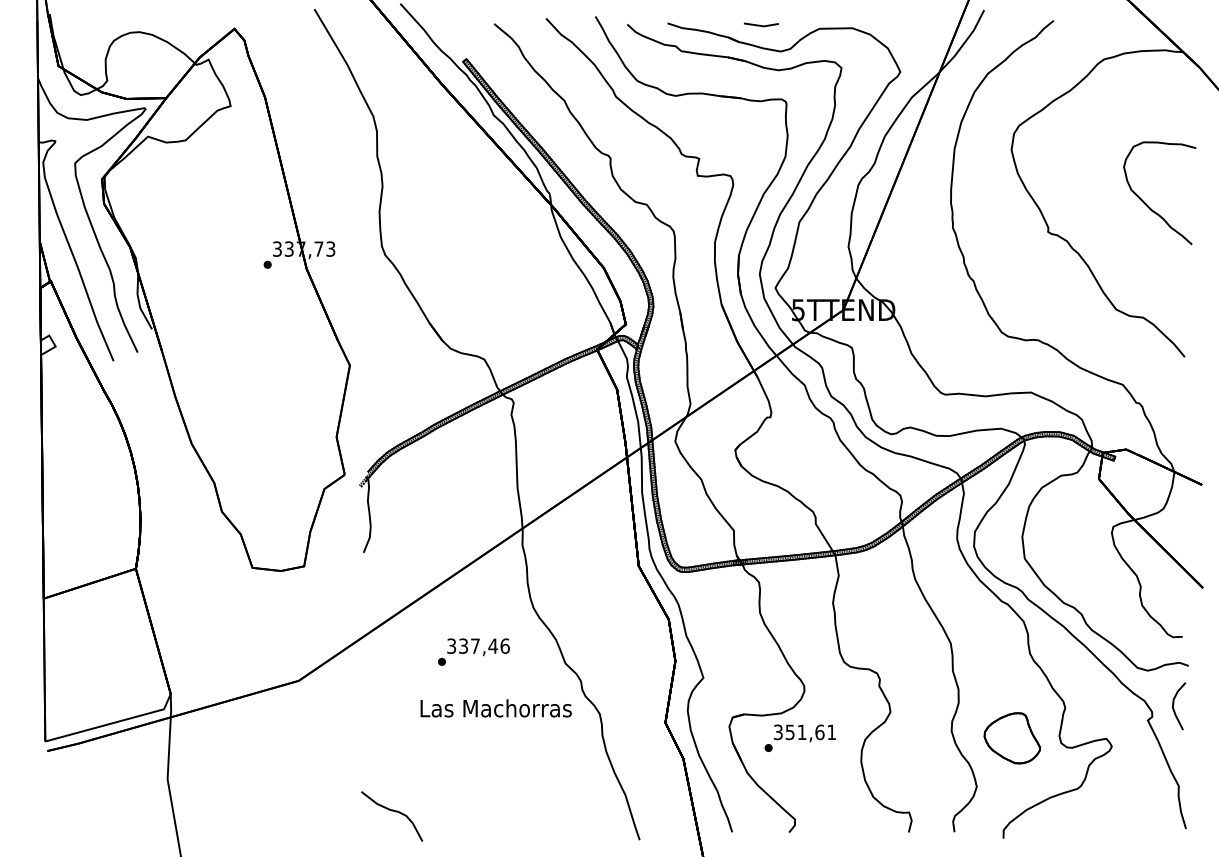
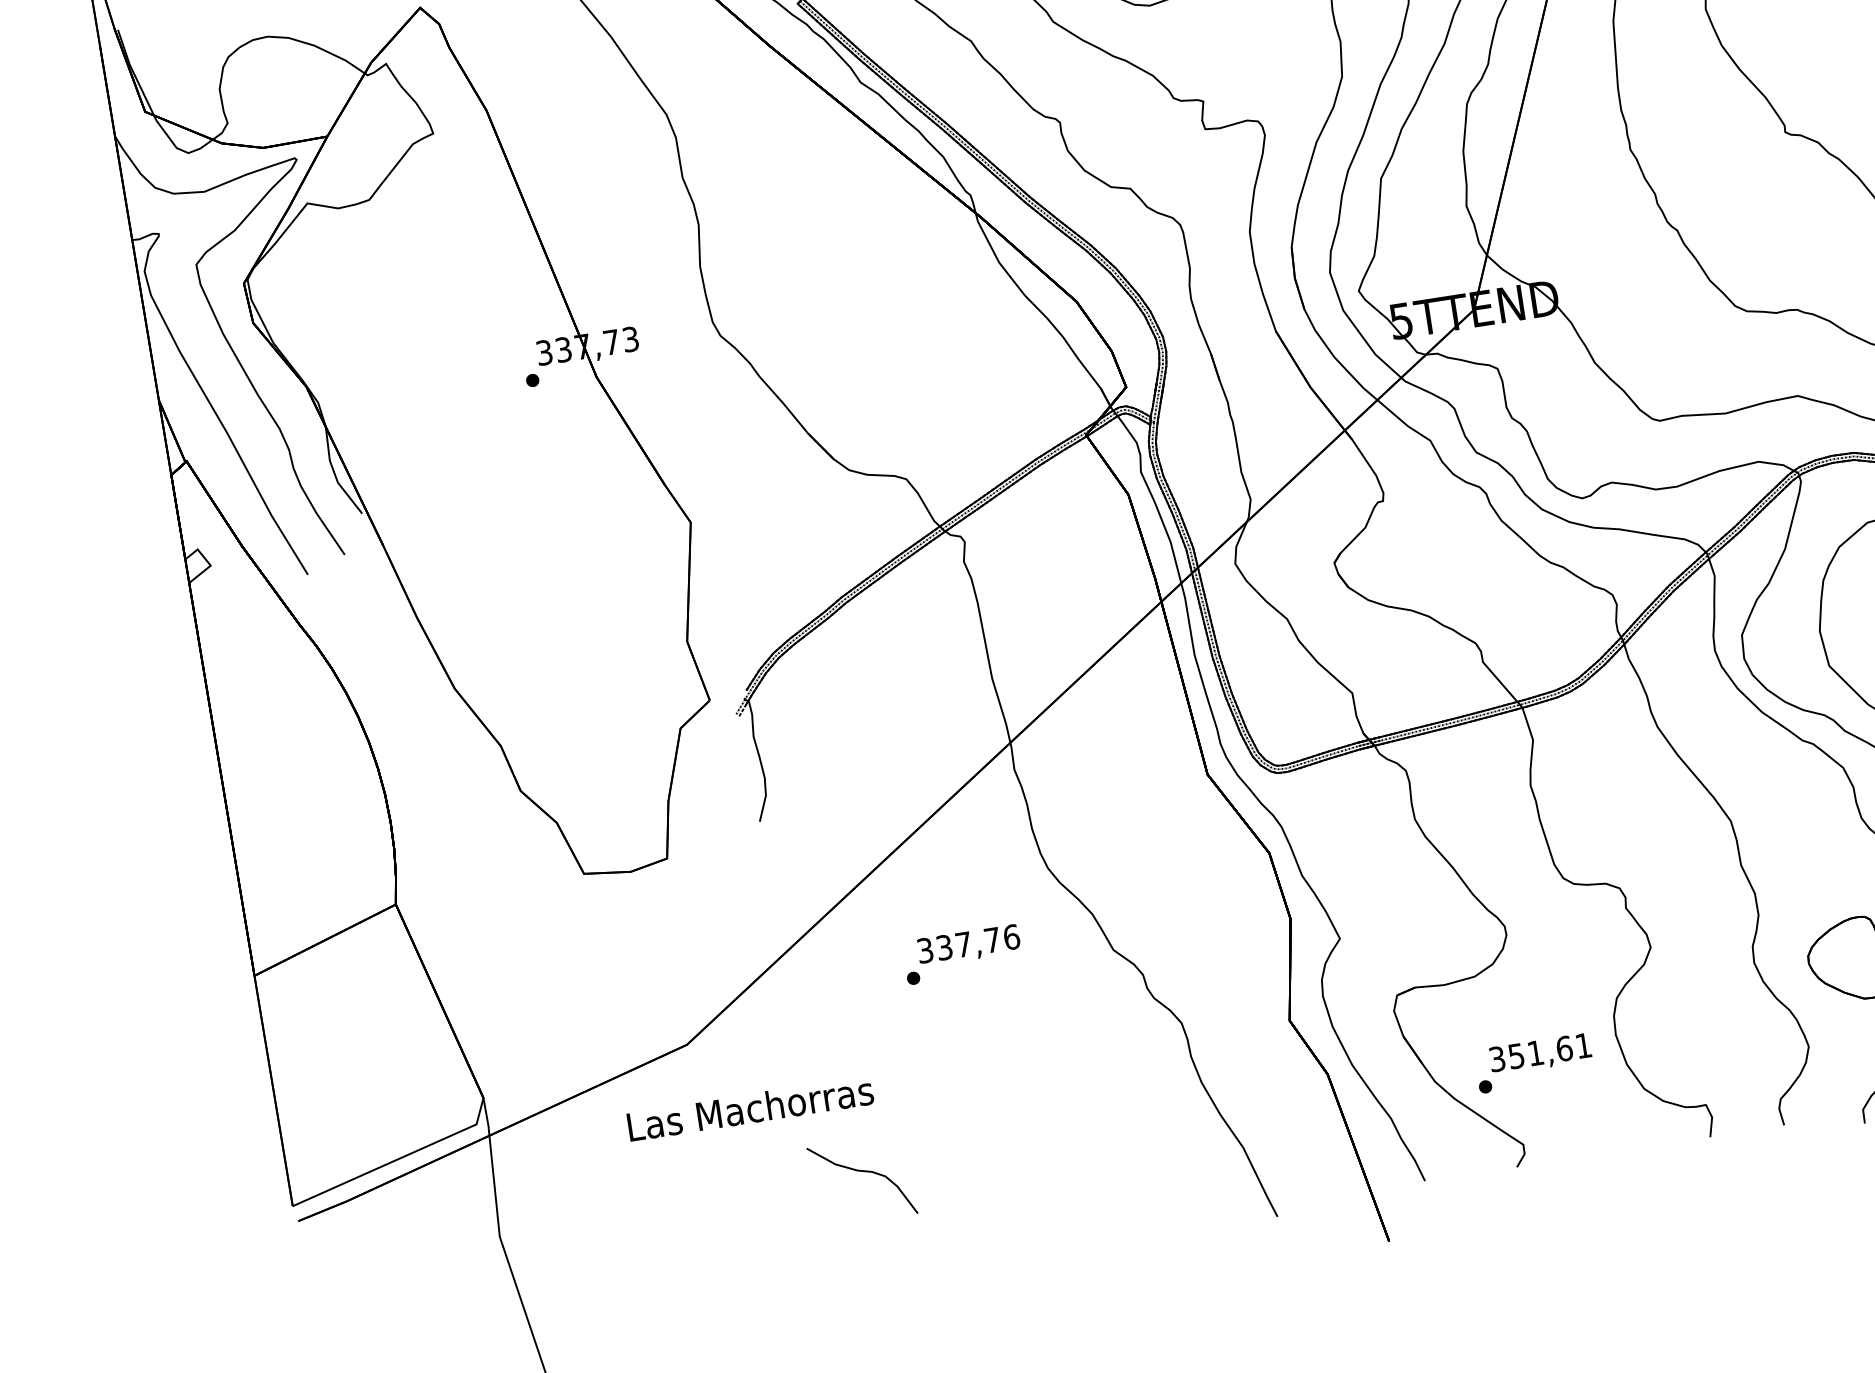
text: (493, 645) -> (992, 938), 337,46 -> 337,76
text: (495, 708) -> (749, 1108), moved
text: (799, 737) -> (1532, 1062), moved
curve: (392, 811) -> (861, 1172), moved

